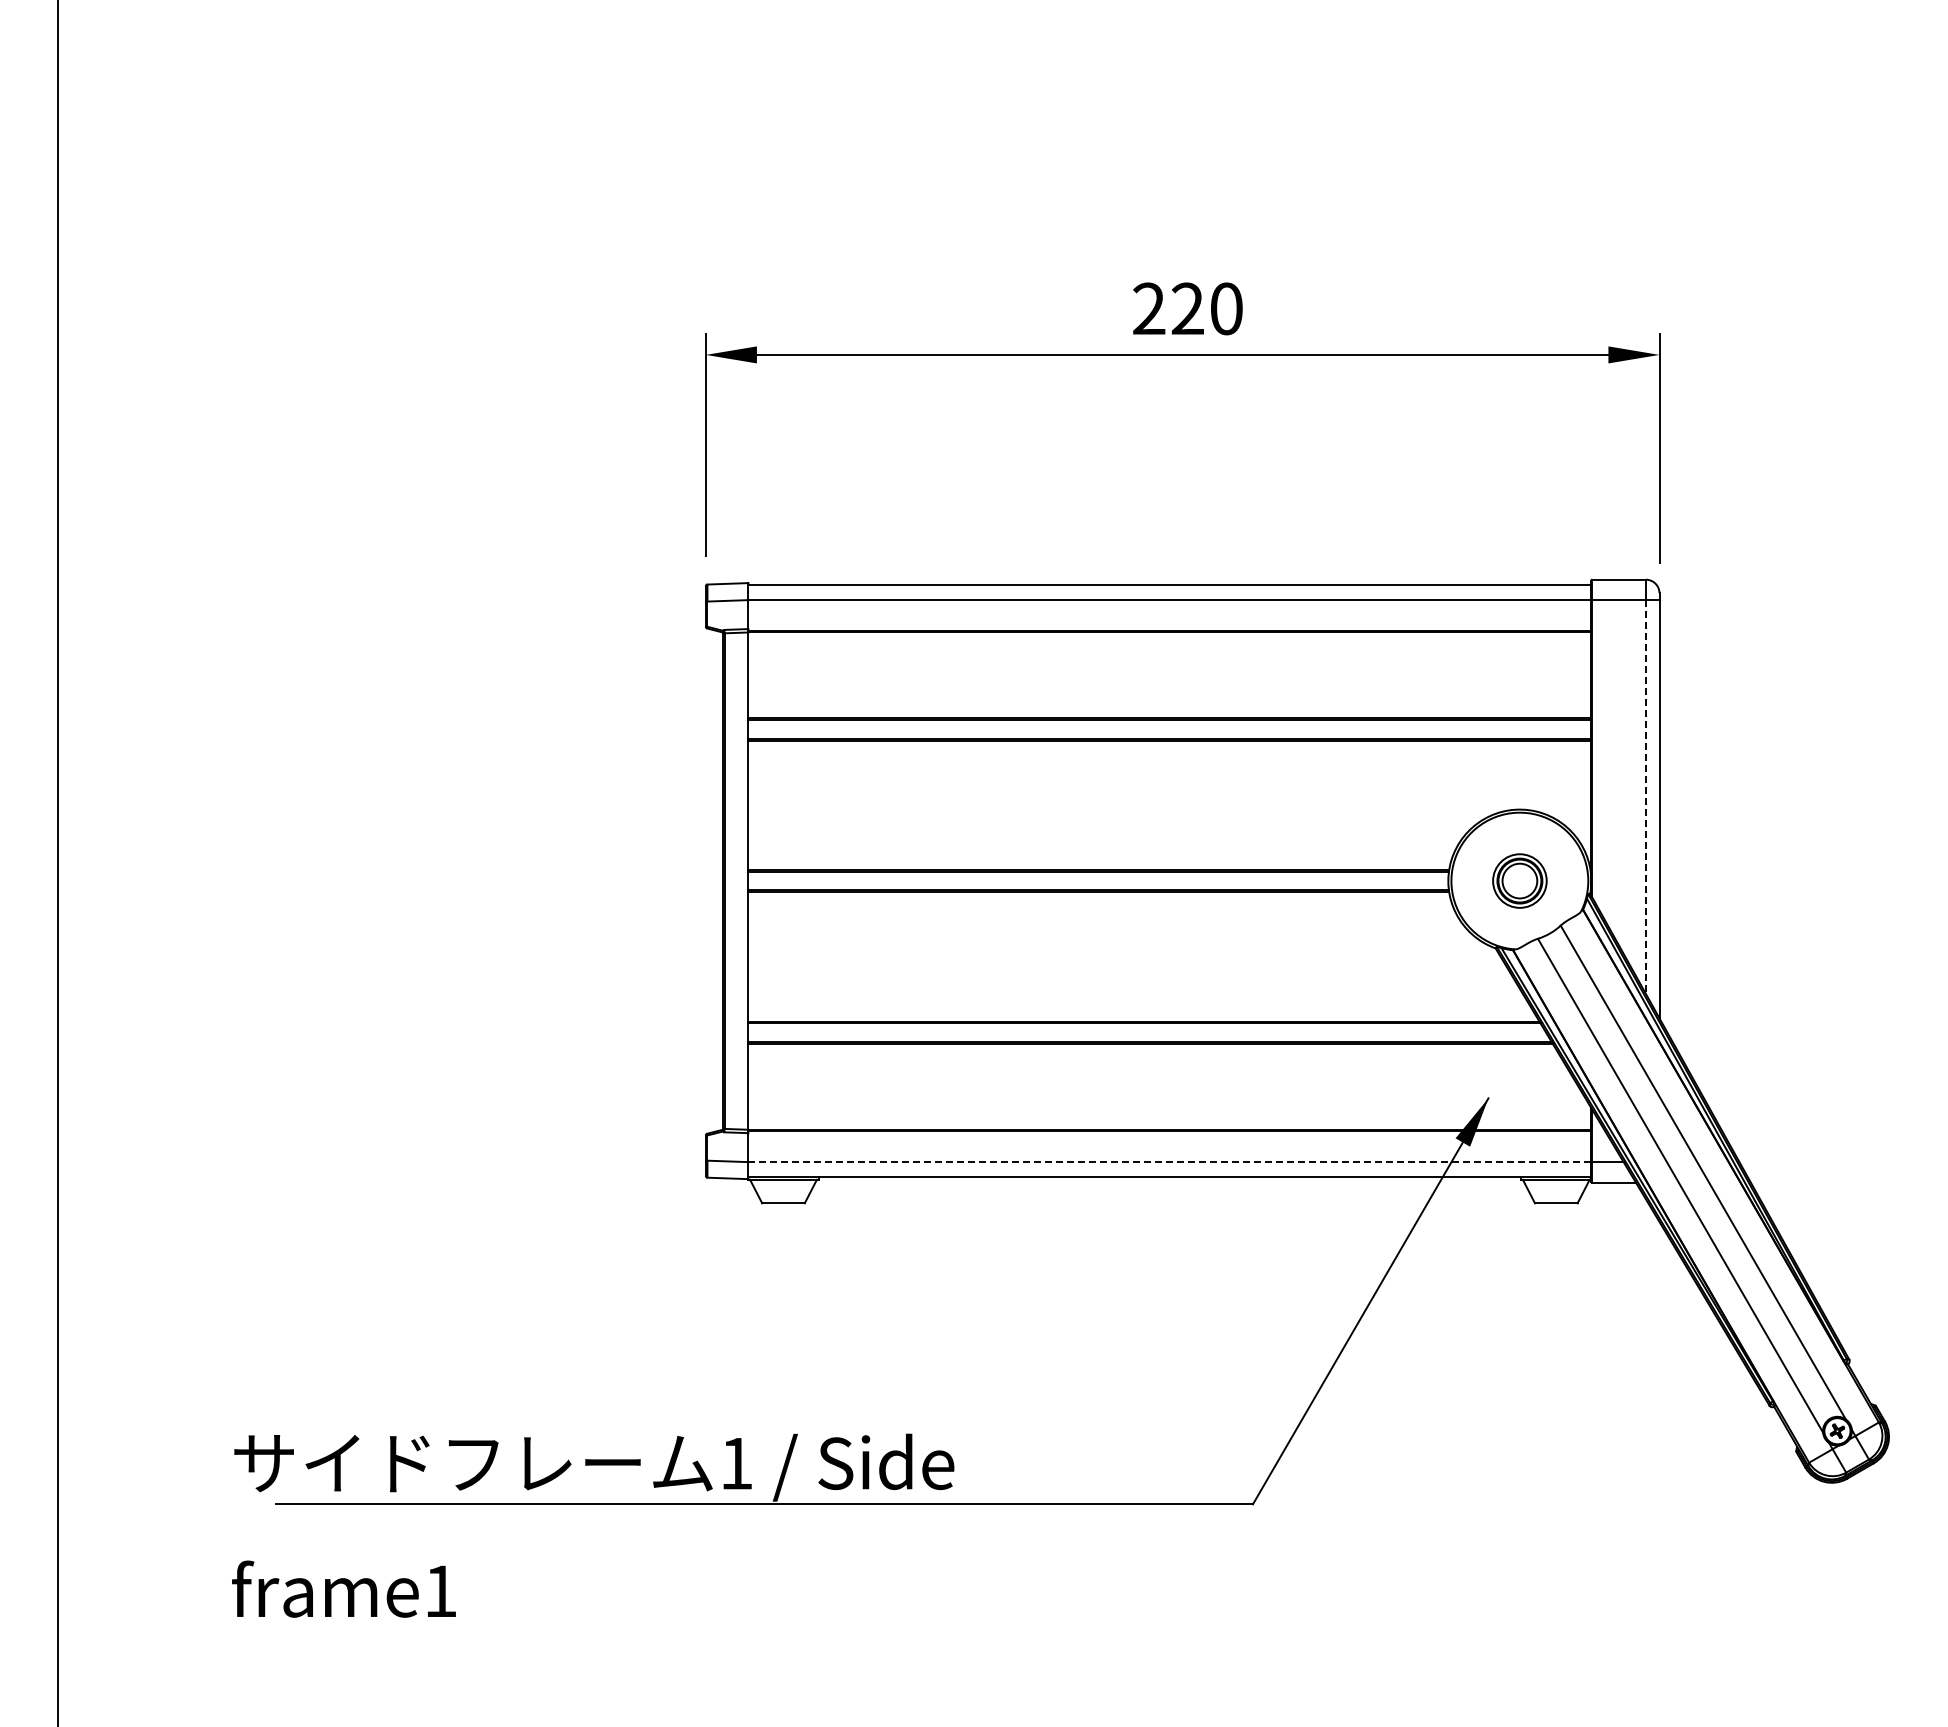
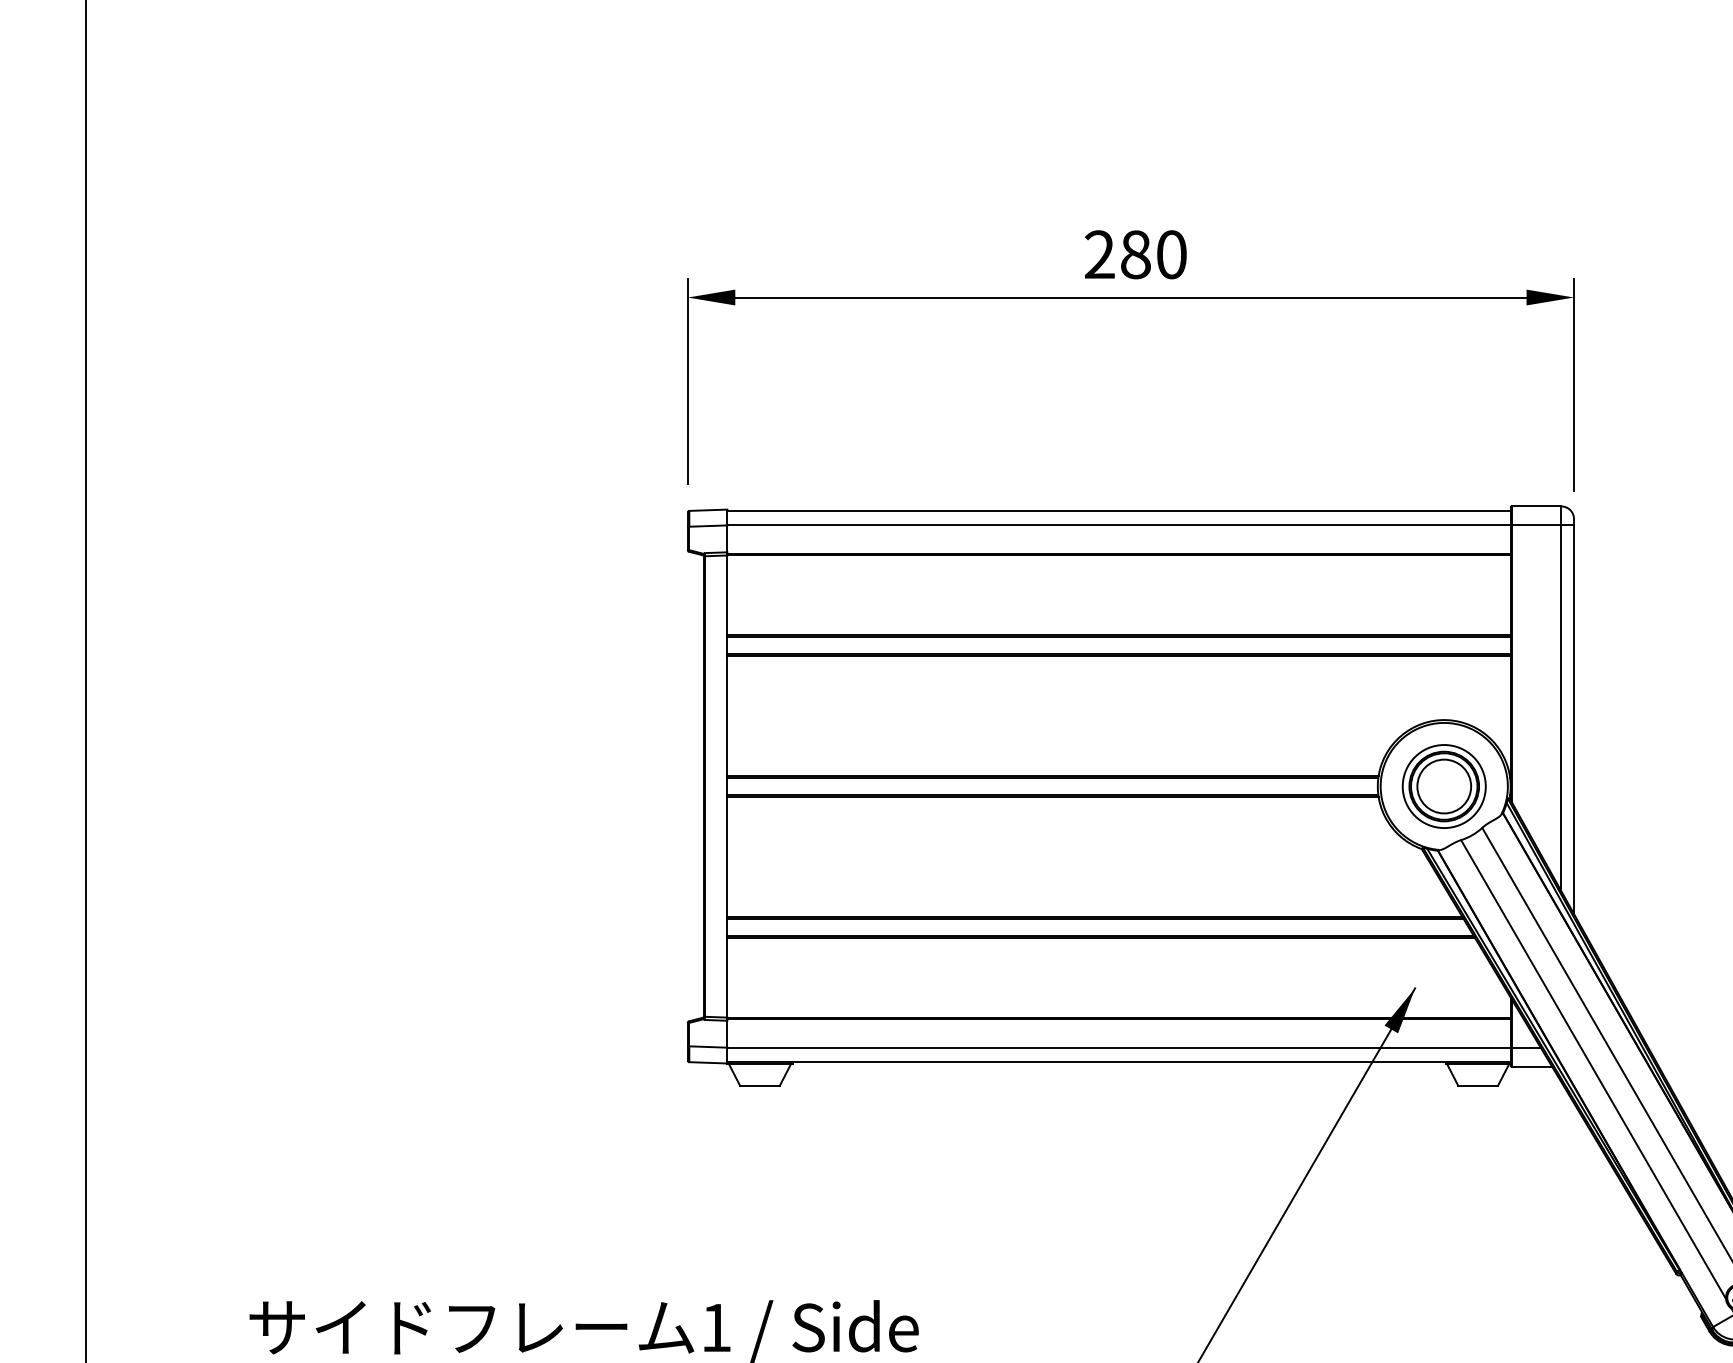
text: (1187, 308) -> (1135, 254), 220 -> 280
line: (1645, 797) -> (1561, 708), dashed -> solid
part: (1519, 880) -> (1443, 785), size x1.67
line: (1169, 1162) -> (1118, 1048), dashed -> solid

